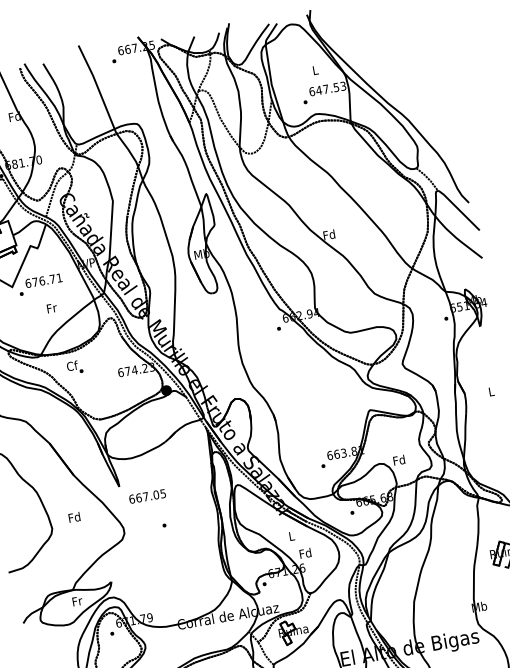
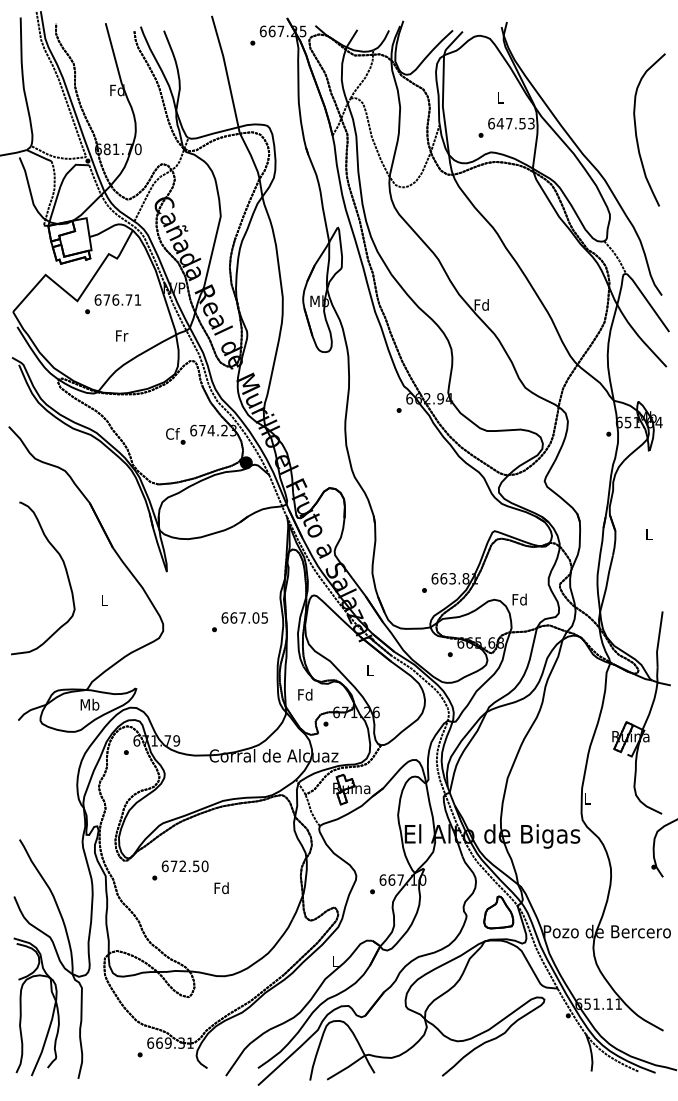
curve: (426, 76) -> (636, 129), added
text: (74, 367) -> (175, 436), moved
text: (147, 496) -> (244, 617), moved
text: (74, 517) -> (104, 600), Fd -> L
text: (305, 553) -> (305, 694), moved
text: (76, 601) -> (89, 704), Fr -> Mb
text: (479, 606) -> (587, 798), Mb -> L

